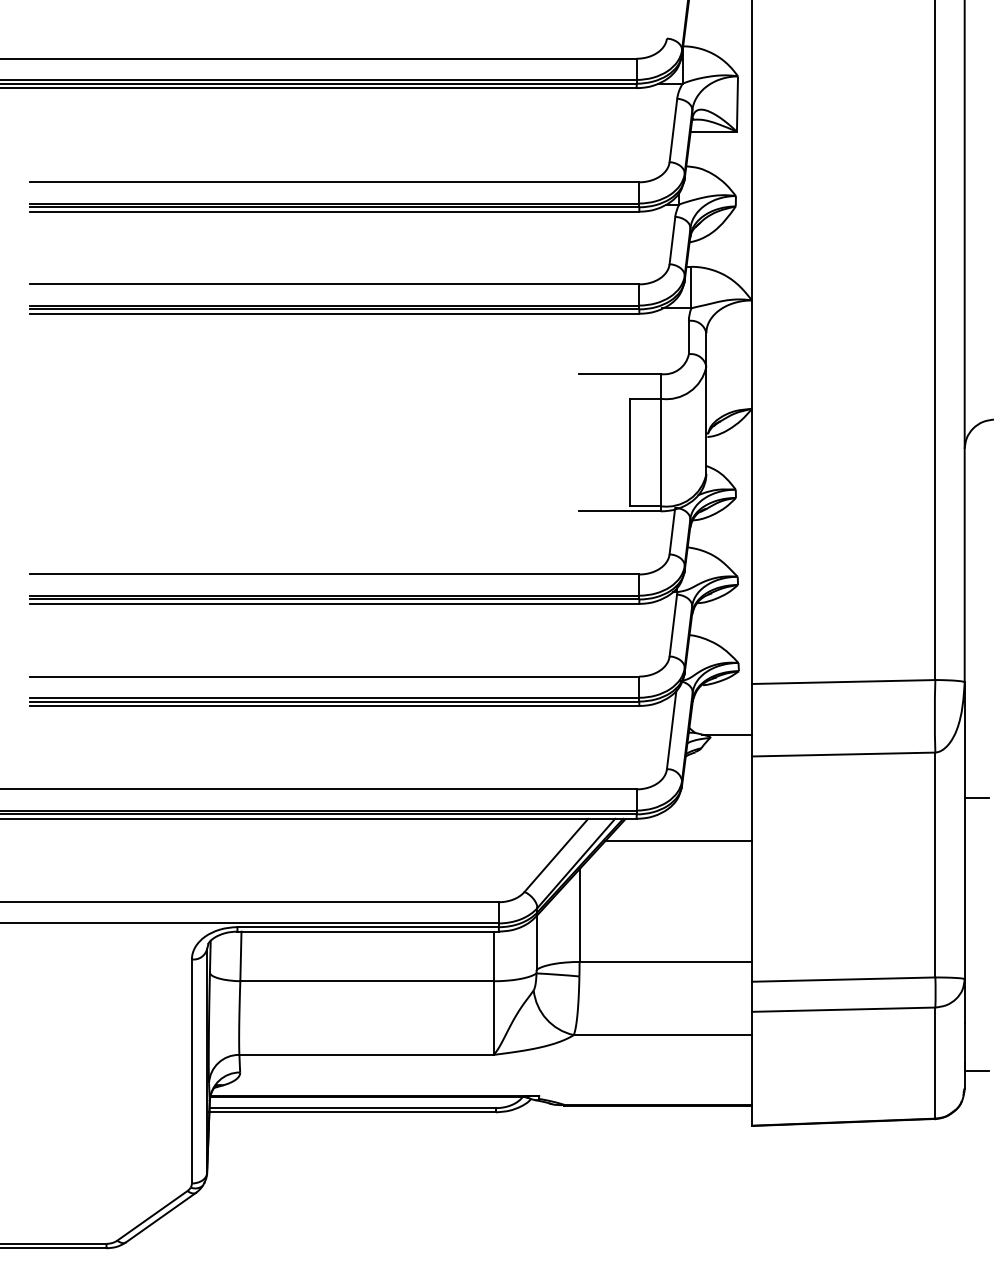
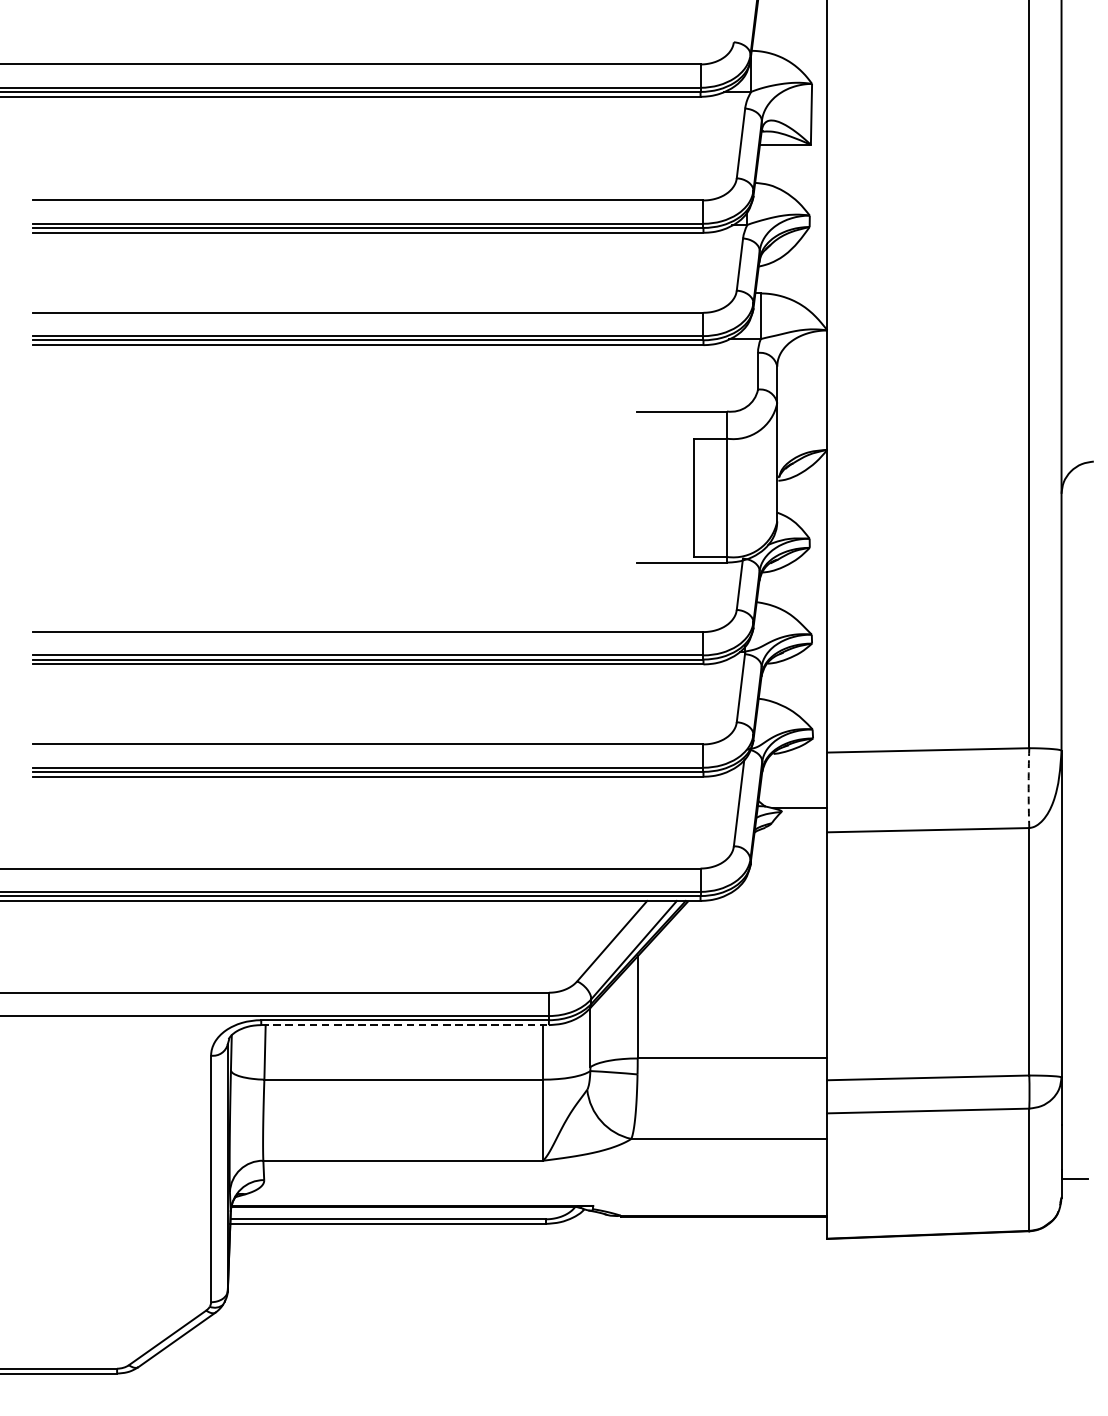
arc: (934, 716) -> (1028, 788), solid -> dashed
line: (976, 797) -> (1074, 877), removed
line: (678, 841) -> (746, 925), removed
line: (368, 931) -> (405, 1024), solid -> dashed

